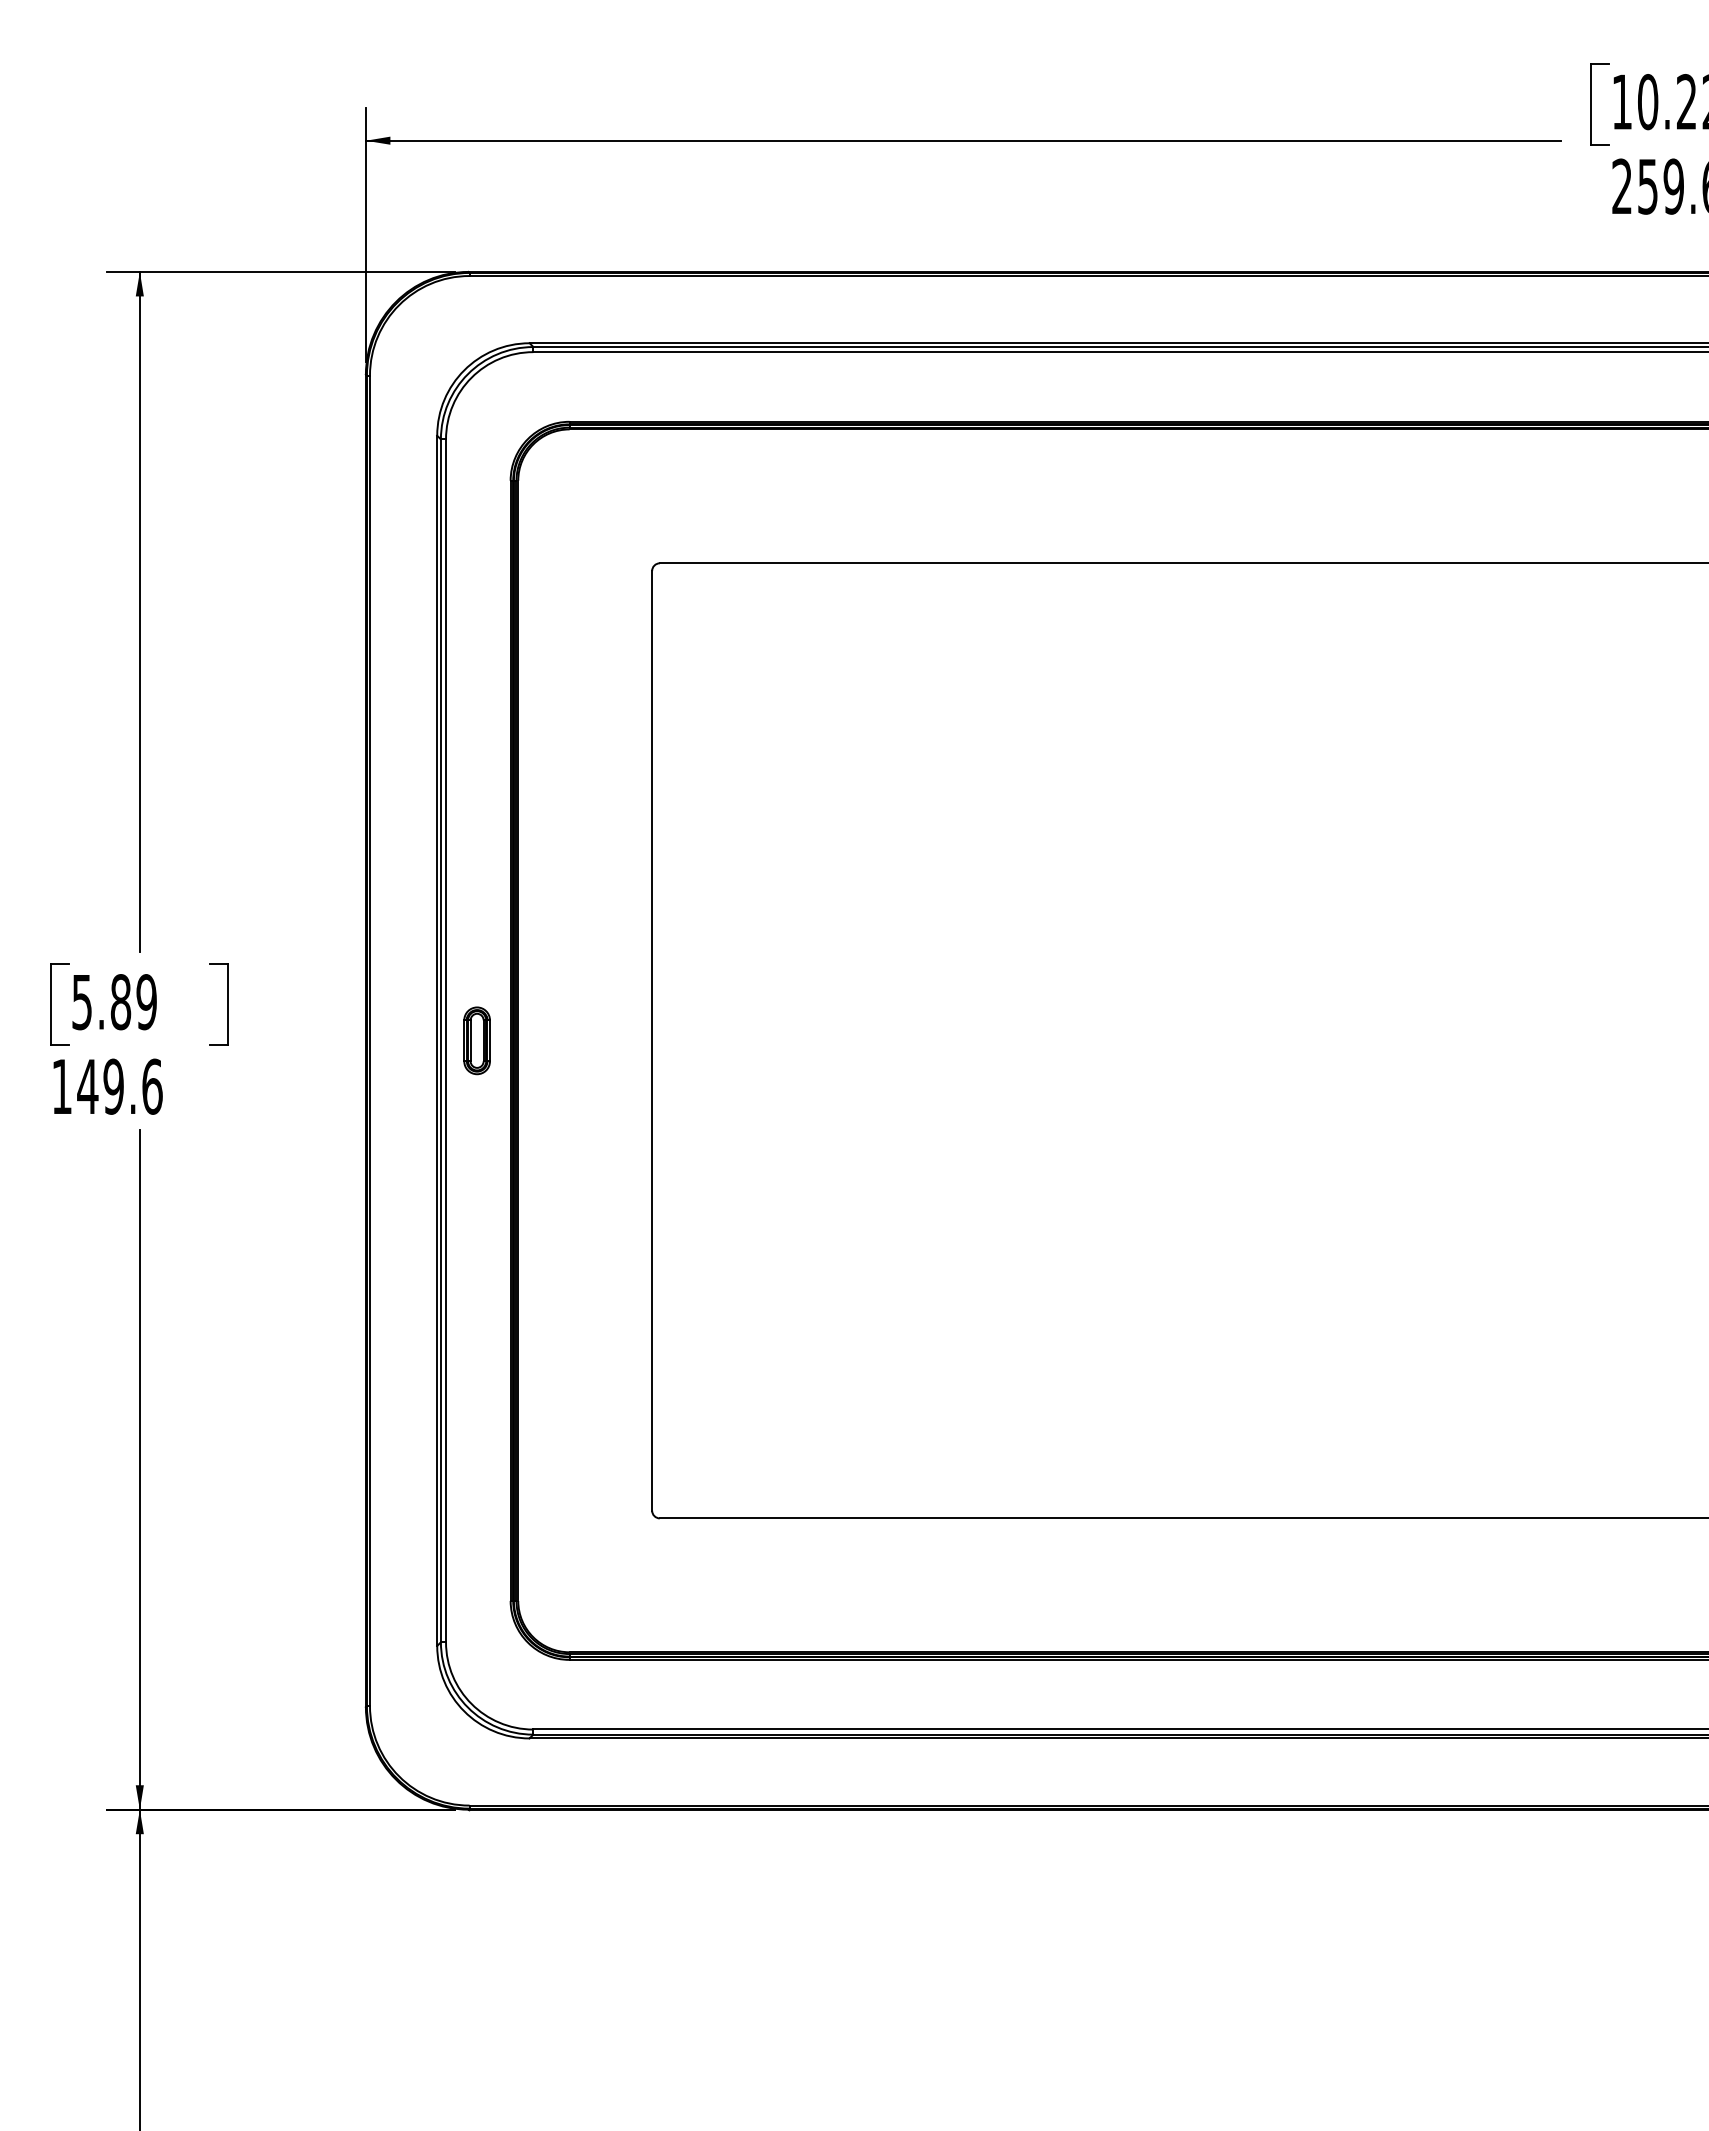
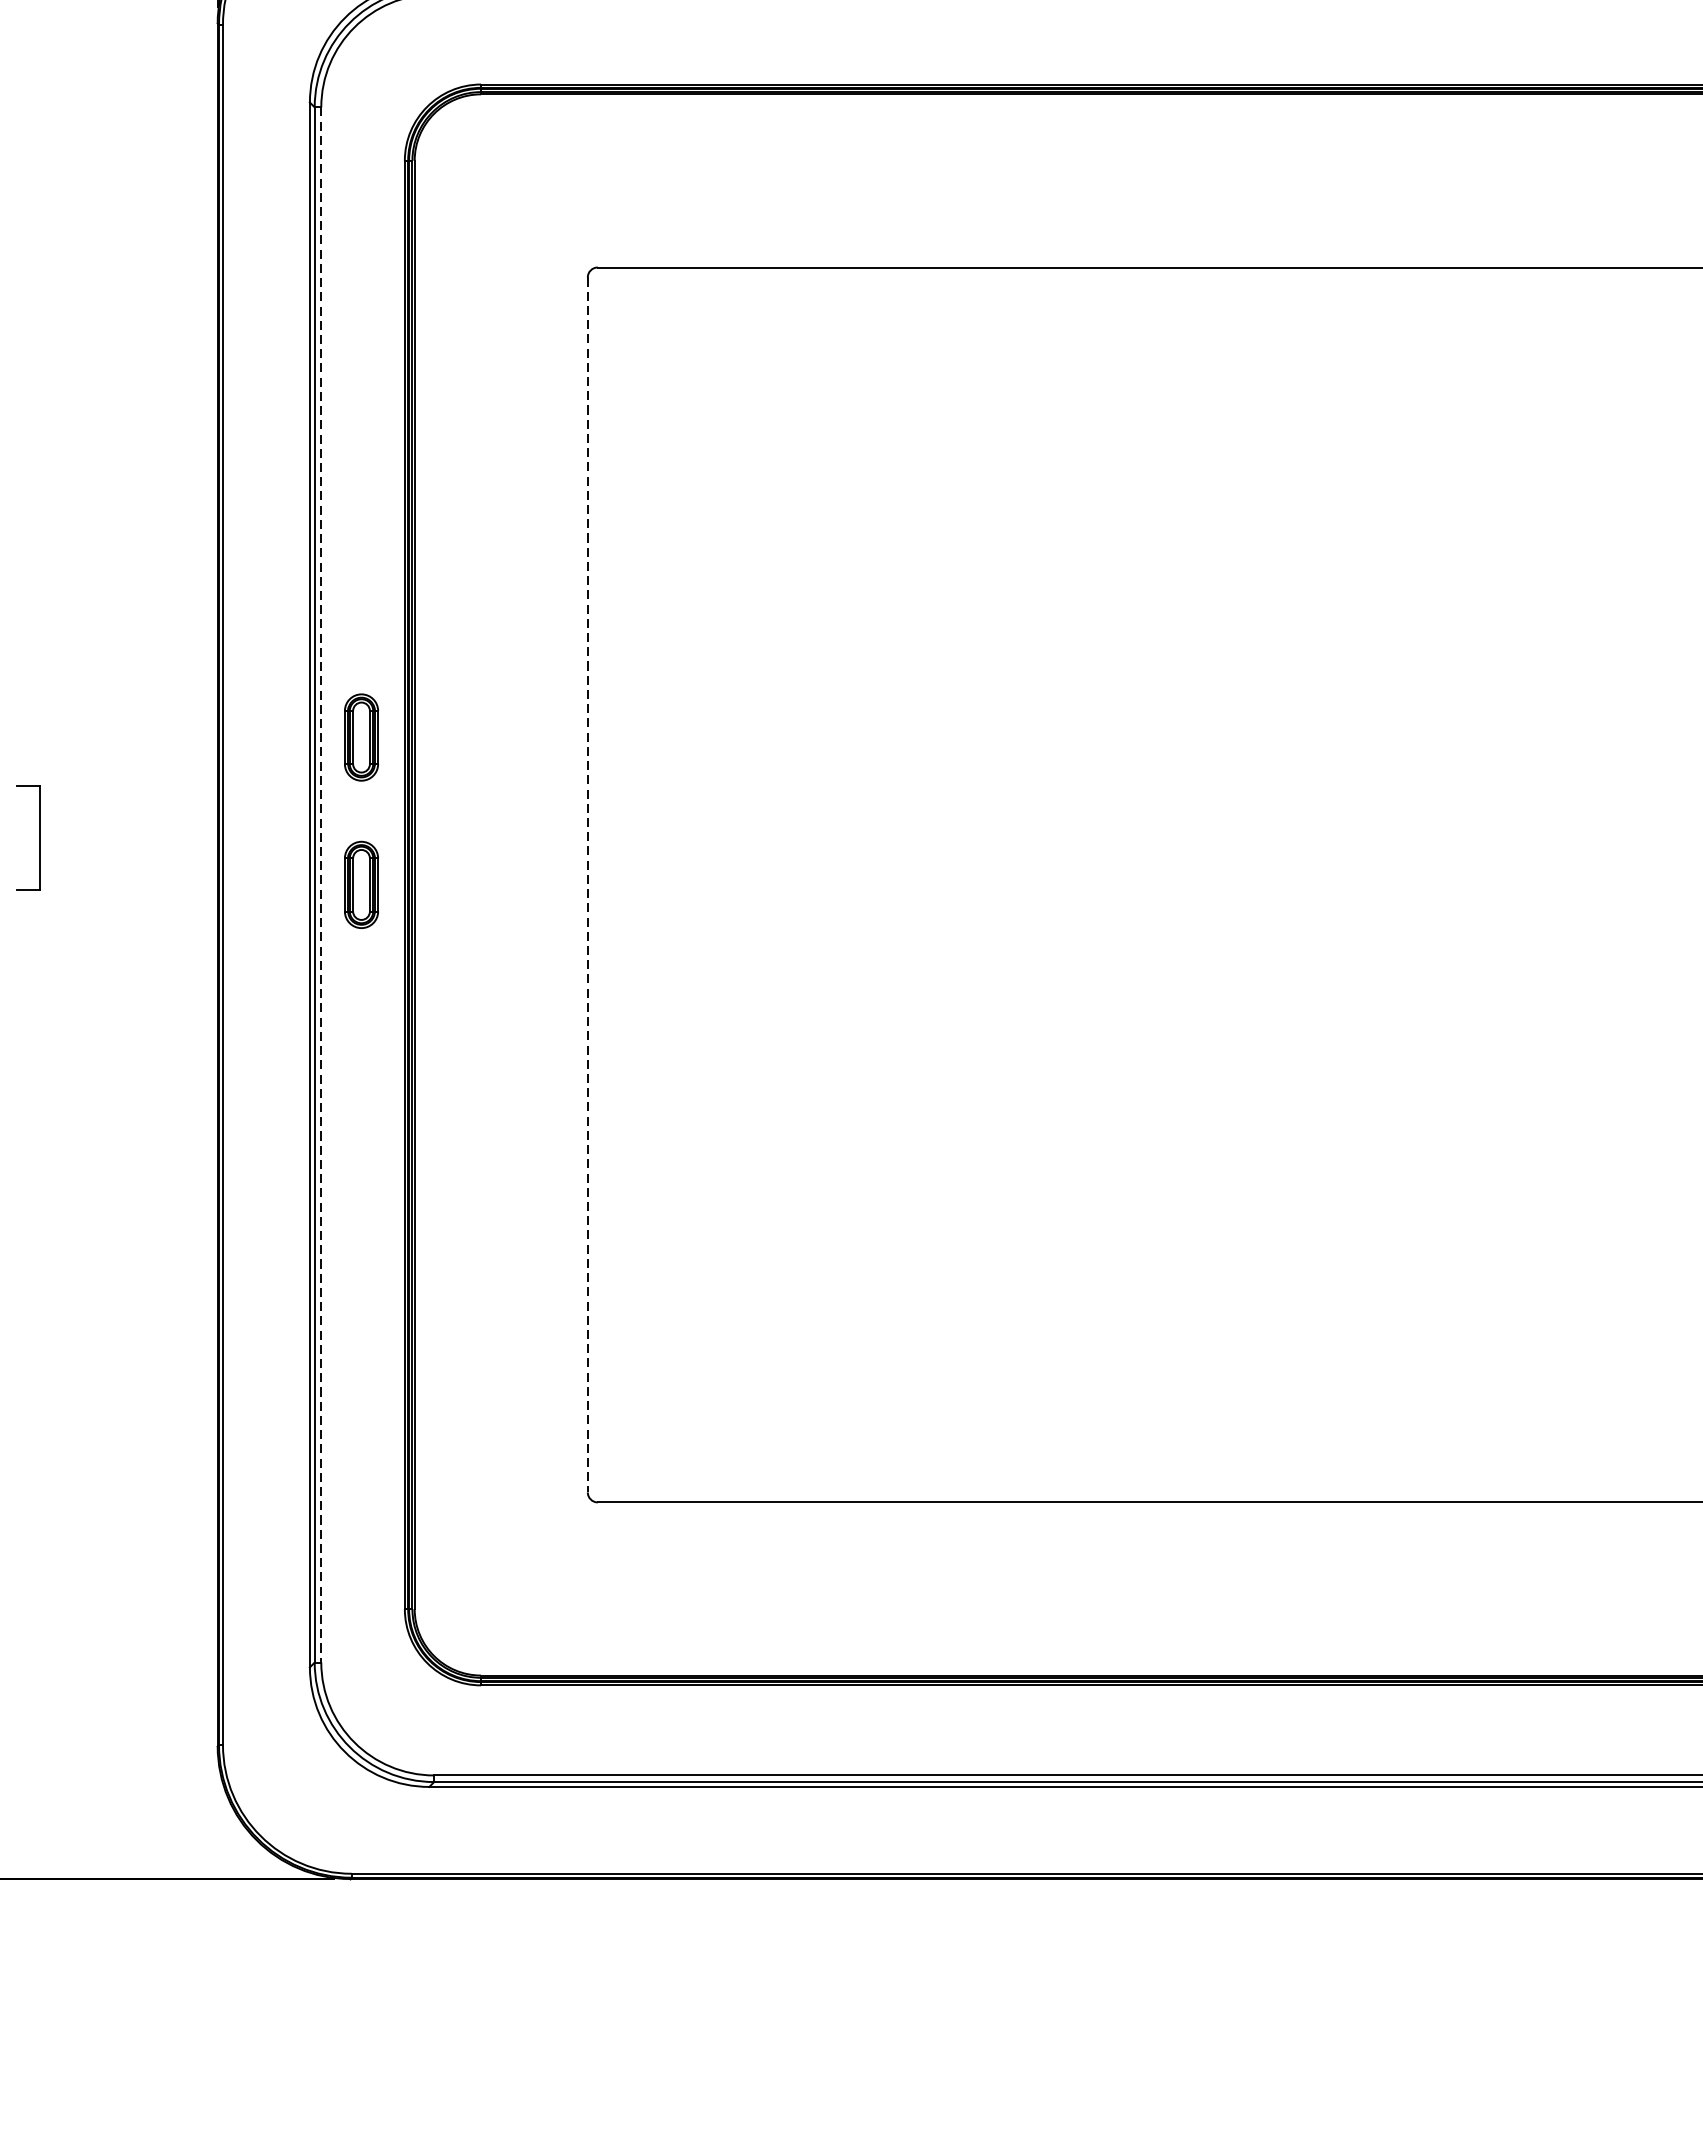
part: (476, 926) -> (360, 737), added
line: (652, 1040) -> (588, 884), solid -> dashed
line: (446, 1041) -> (321, 885), solid -> dashed

